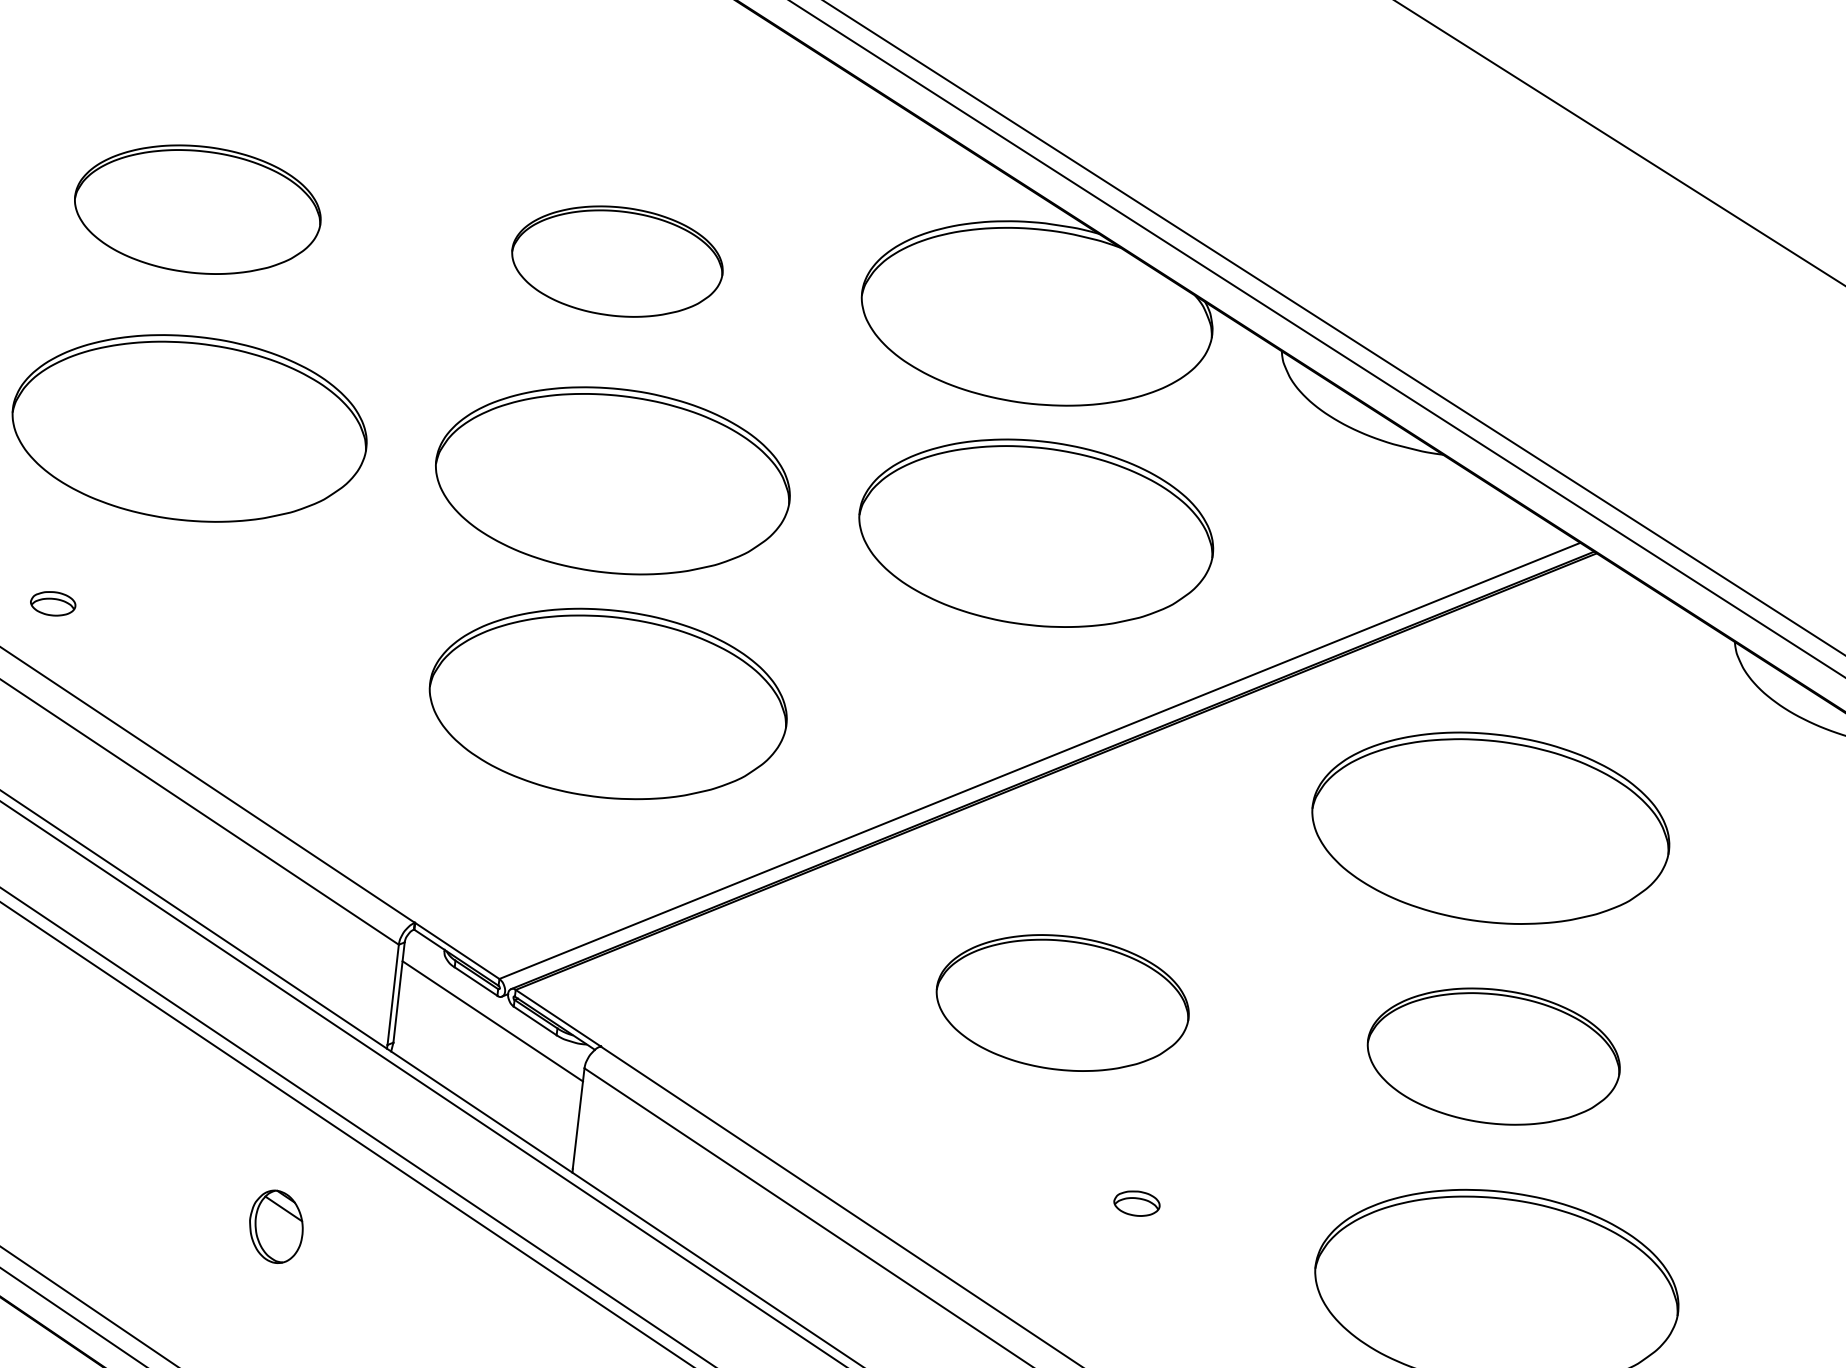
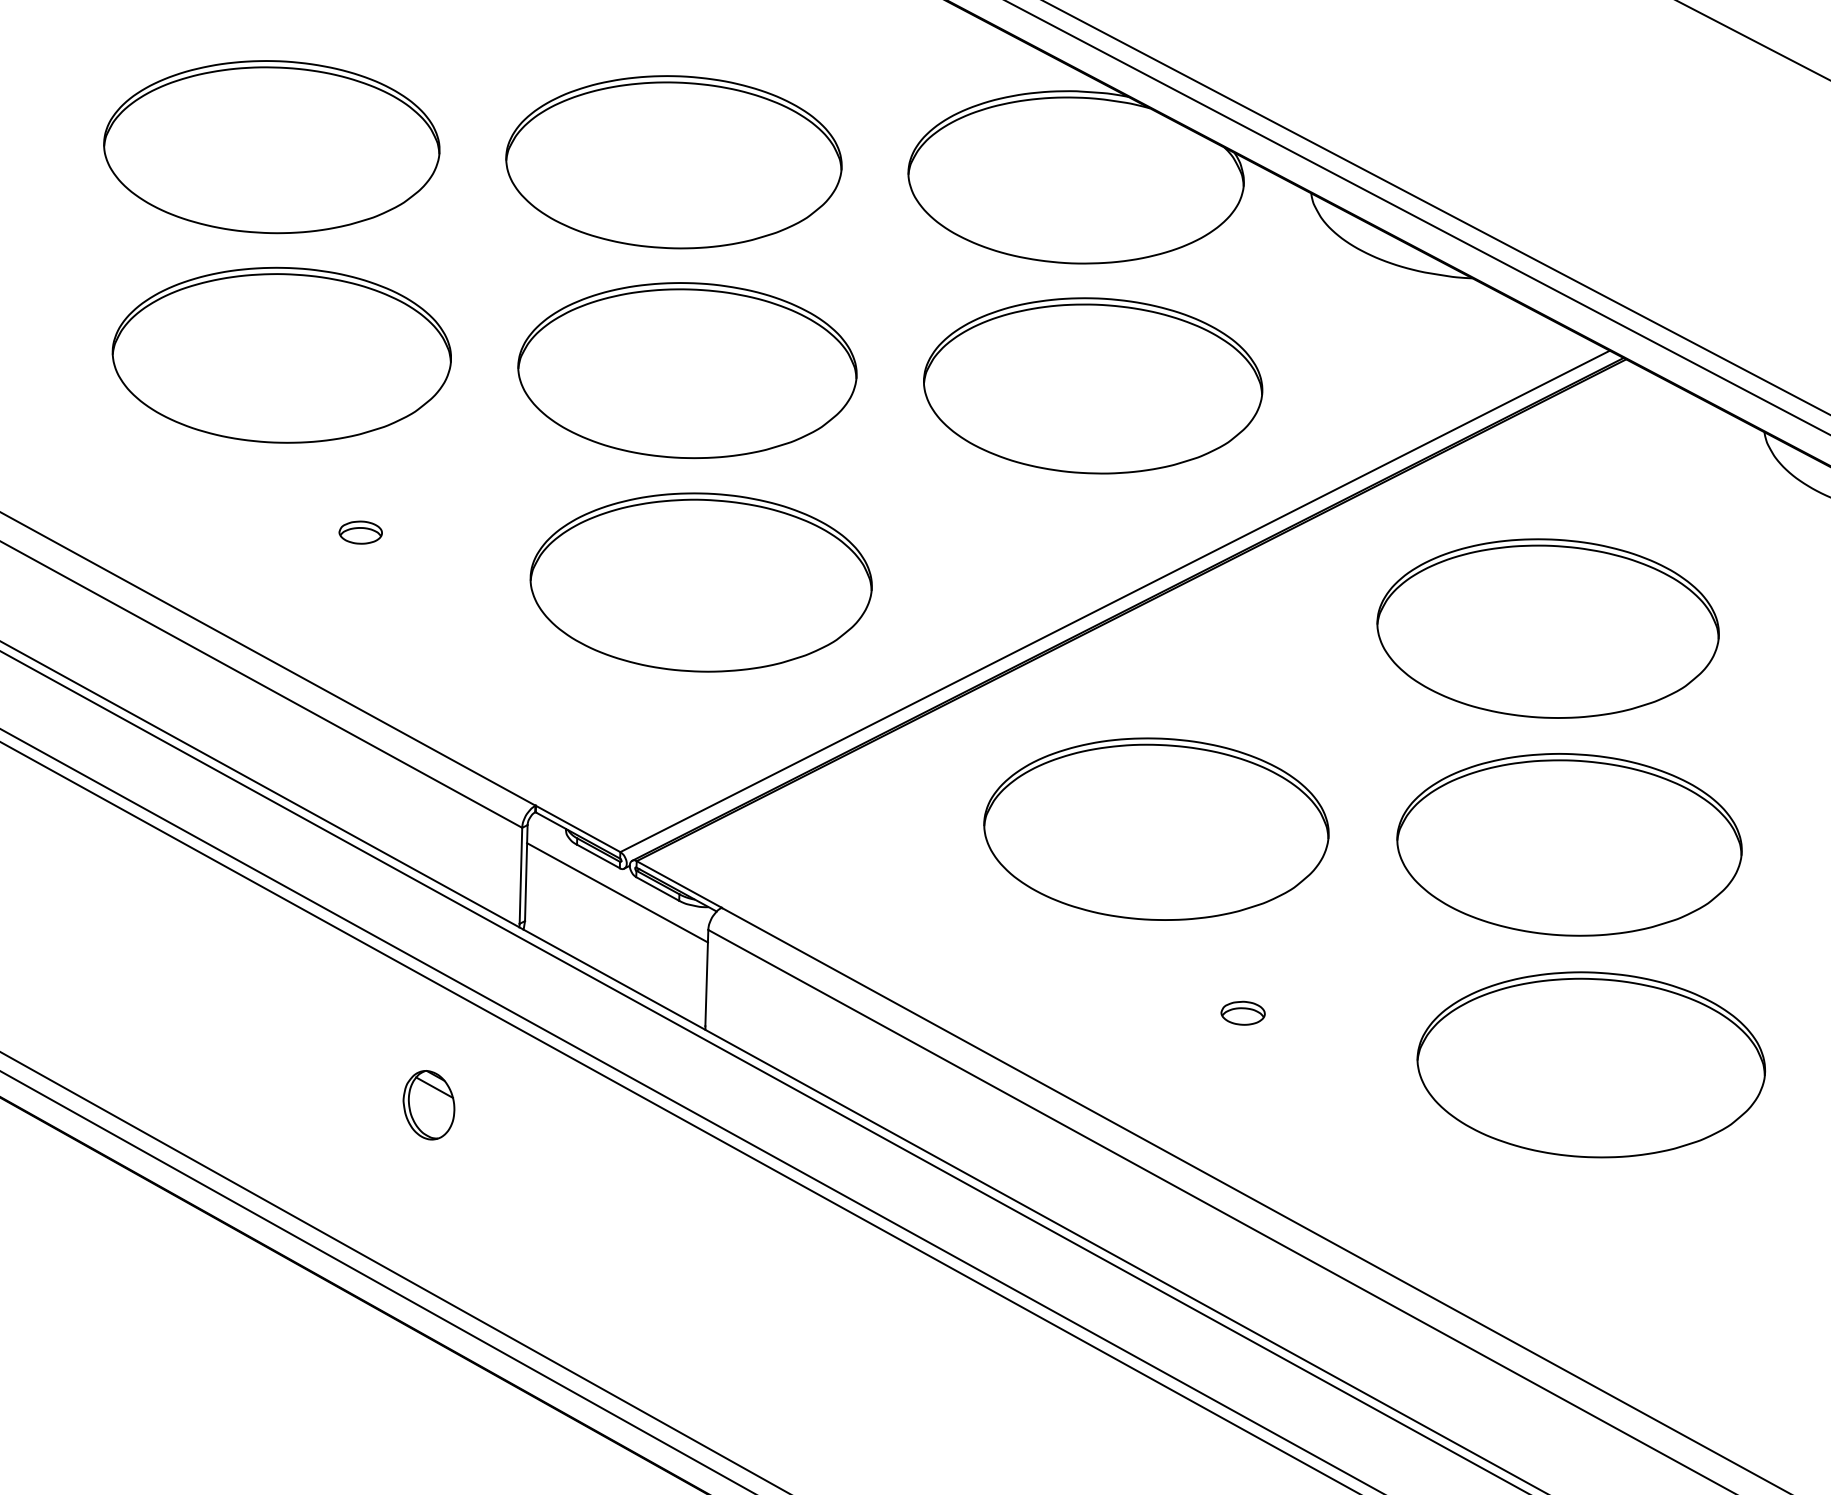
part: (197, 209) -> (271, 147), size x1.43
part: (616, 261) -> (673, 162), size x1.67
part: (52, 603) -> (360, 532), moved
part: (1062, 1002) -> (1156, 828), size x1.43
part: (1493, 1056) -> (1569, 844), size x1.43

